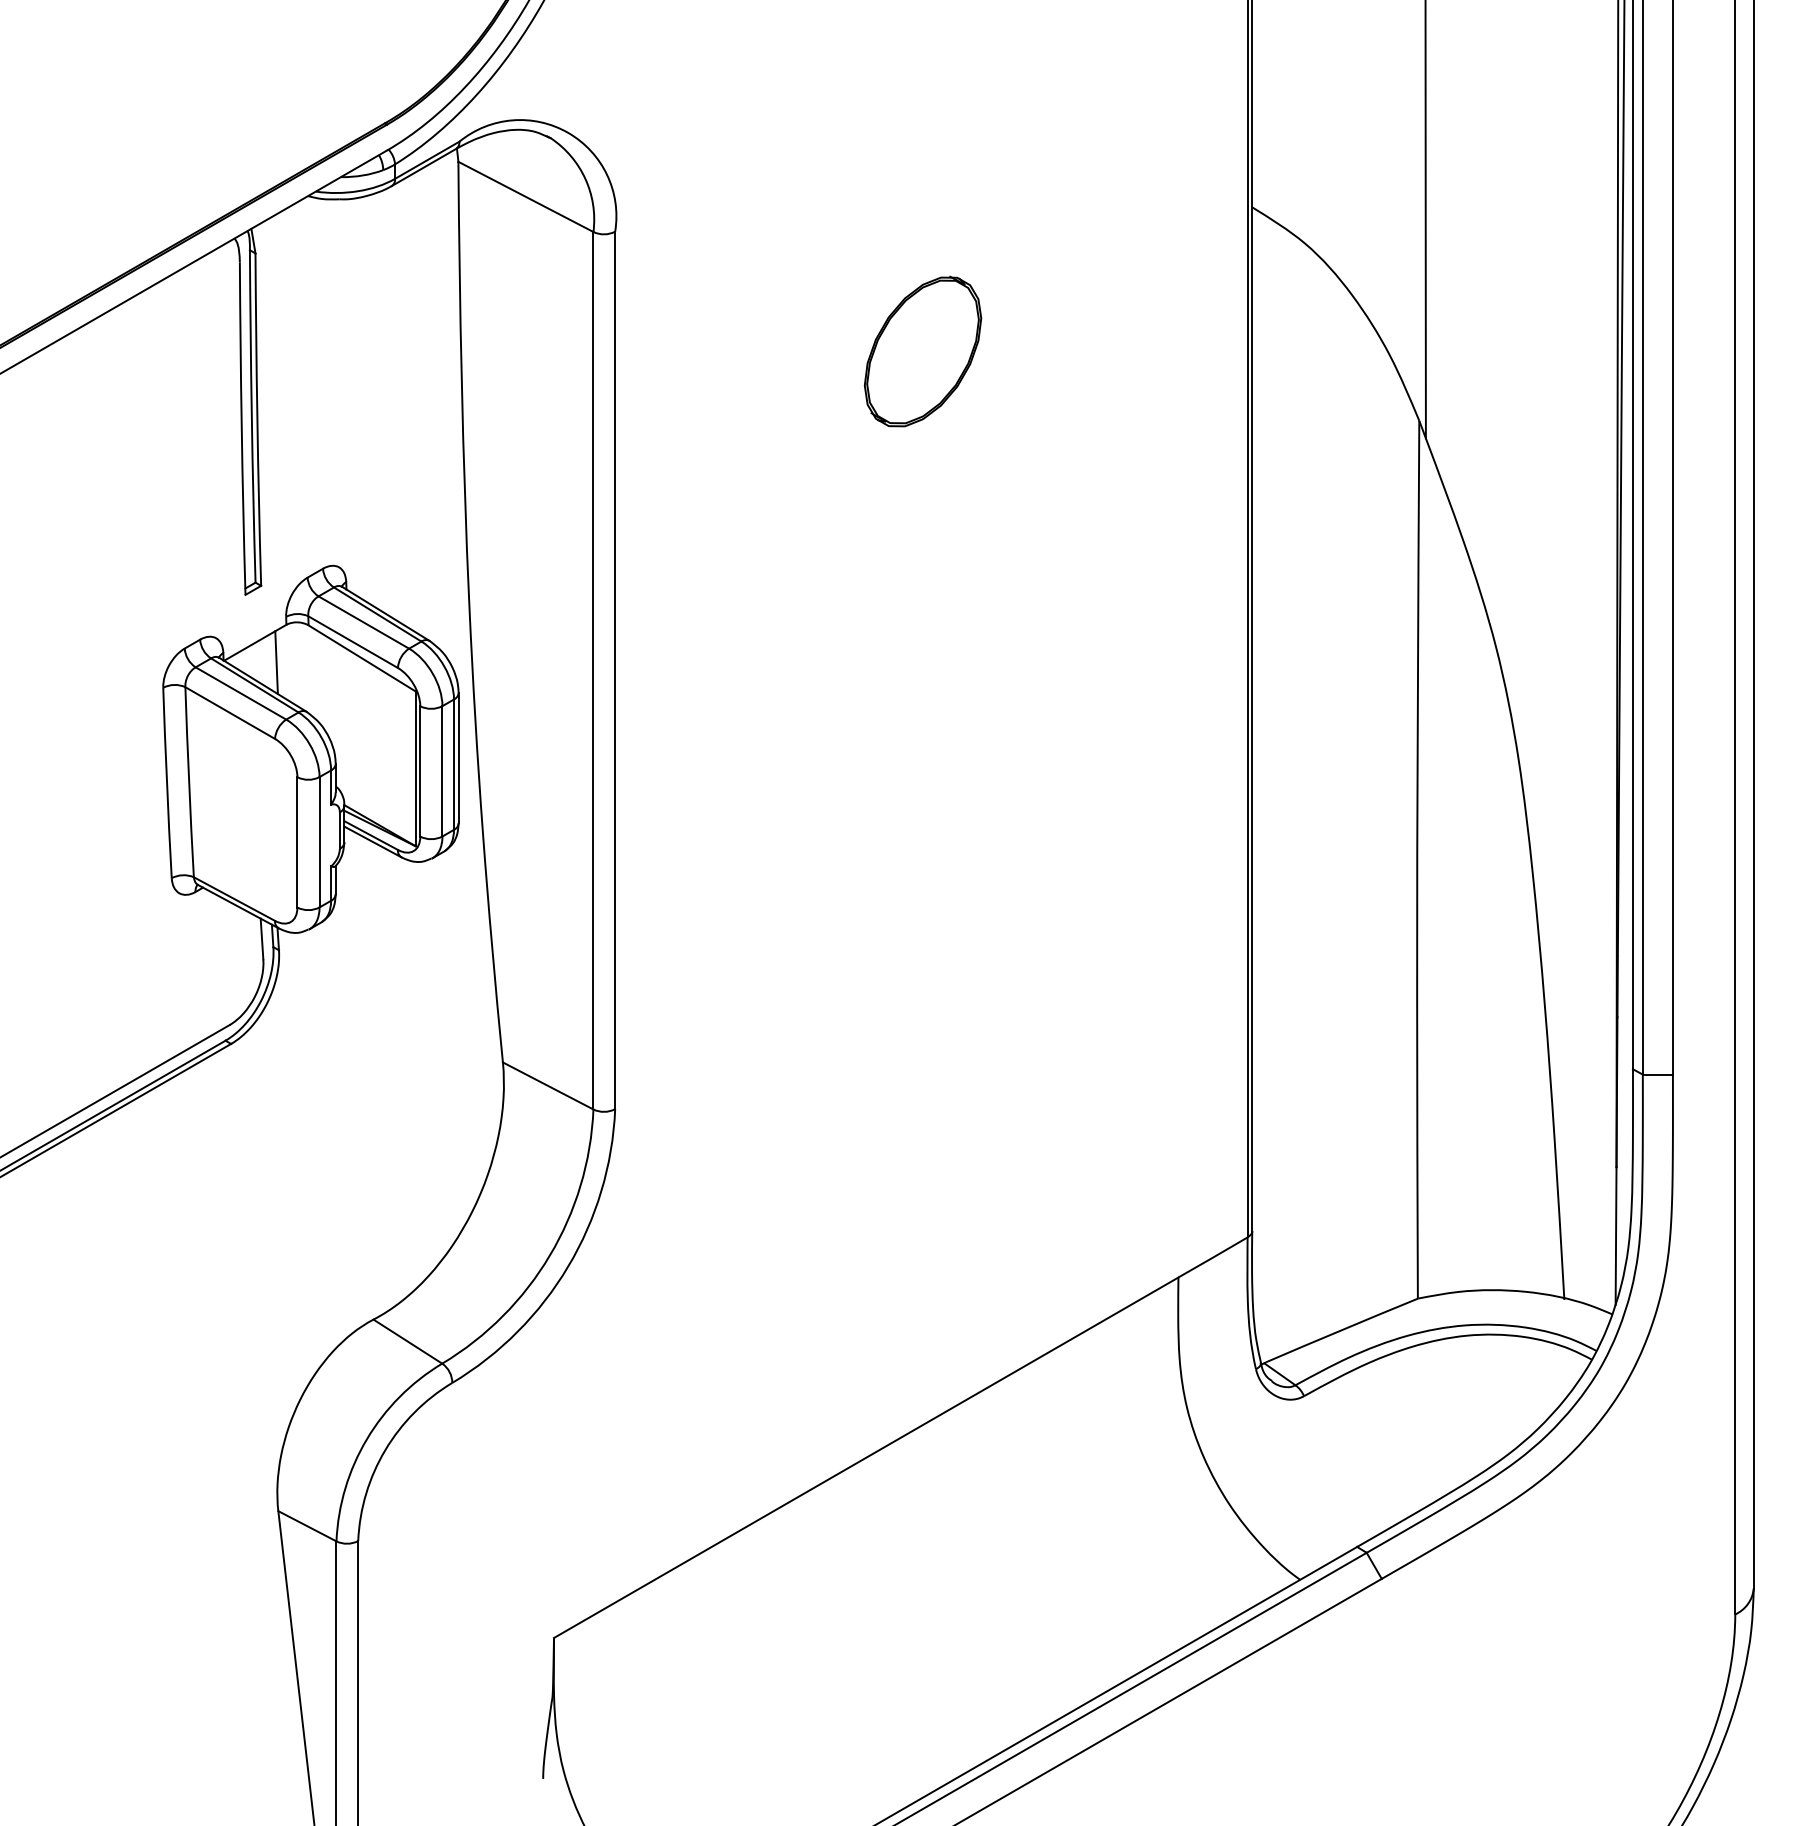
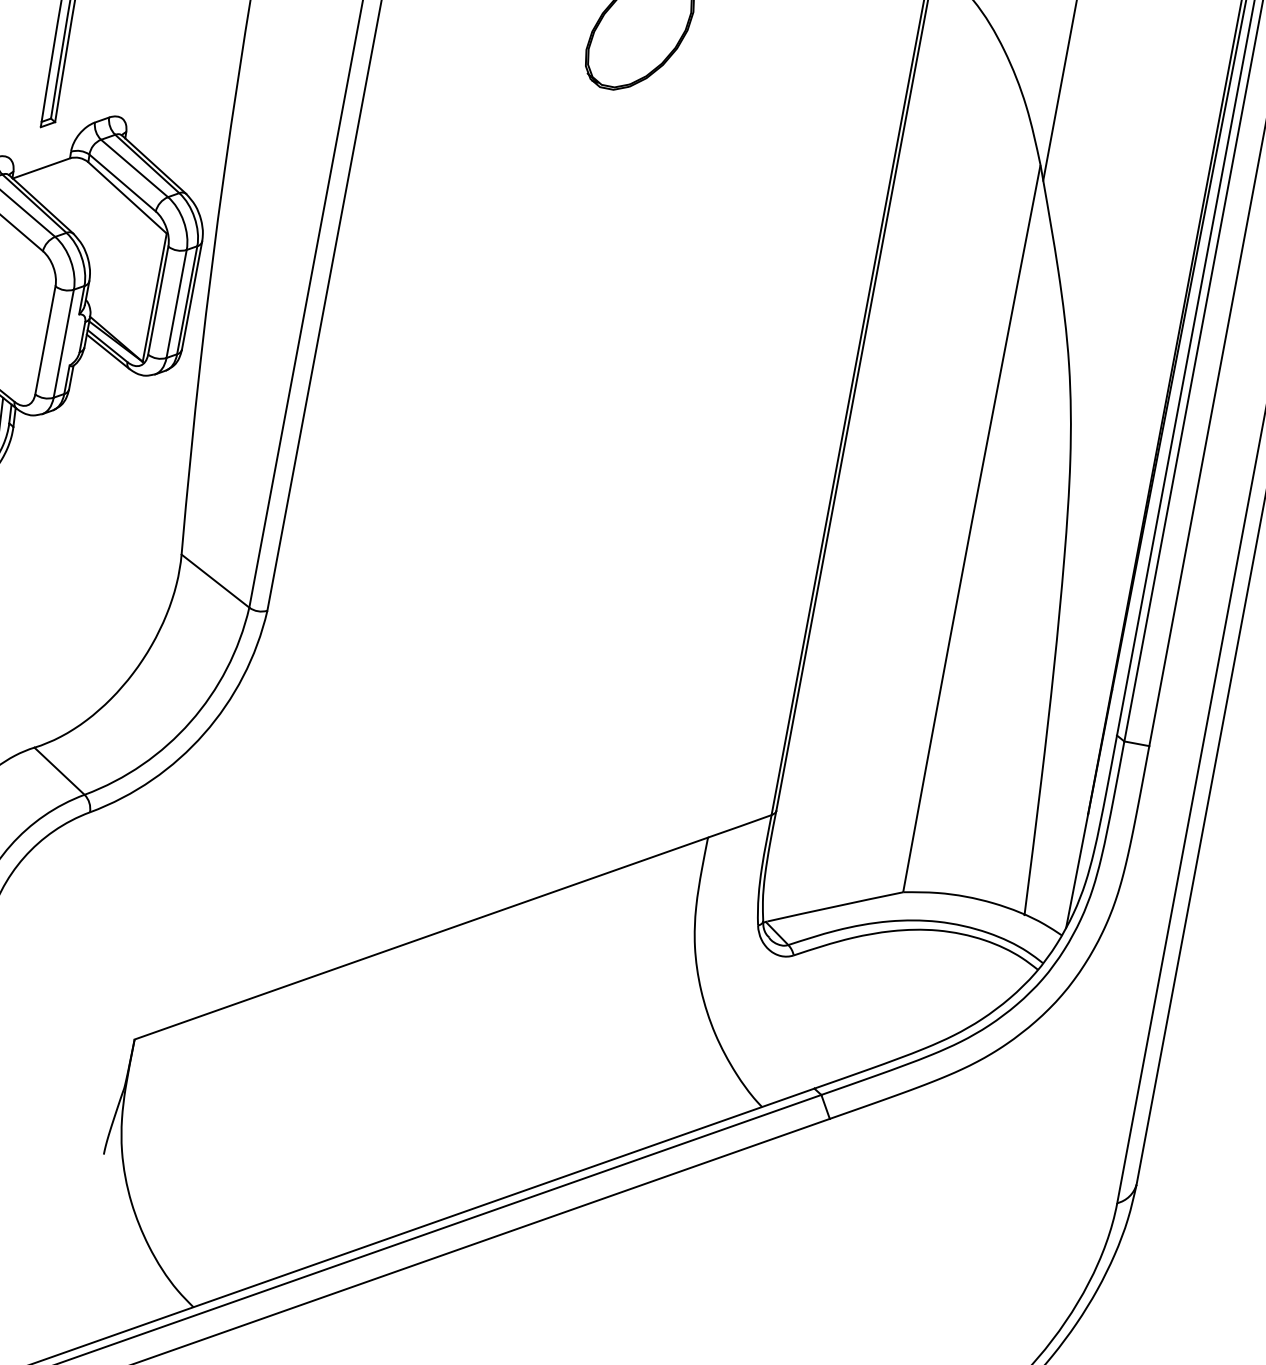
line: (276, 662) -> (55, 188), removed

